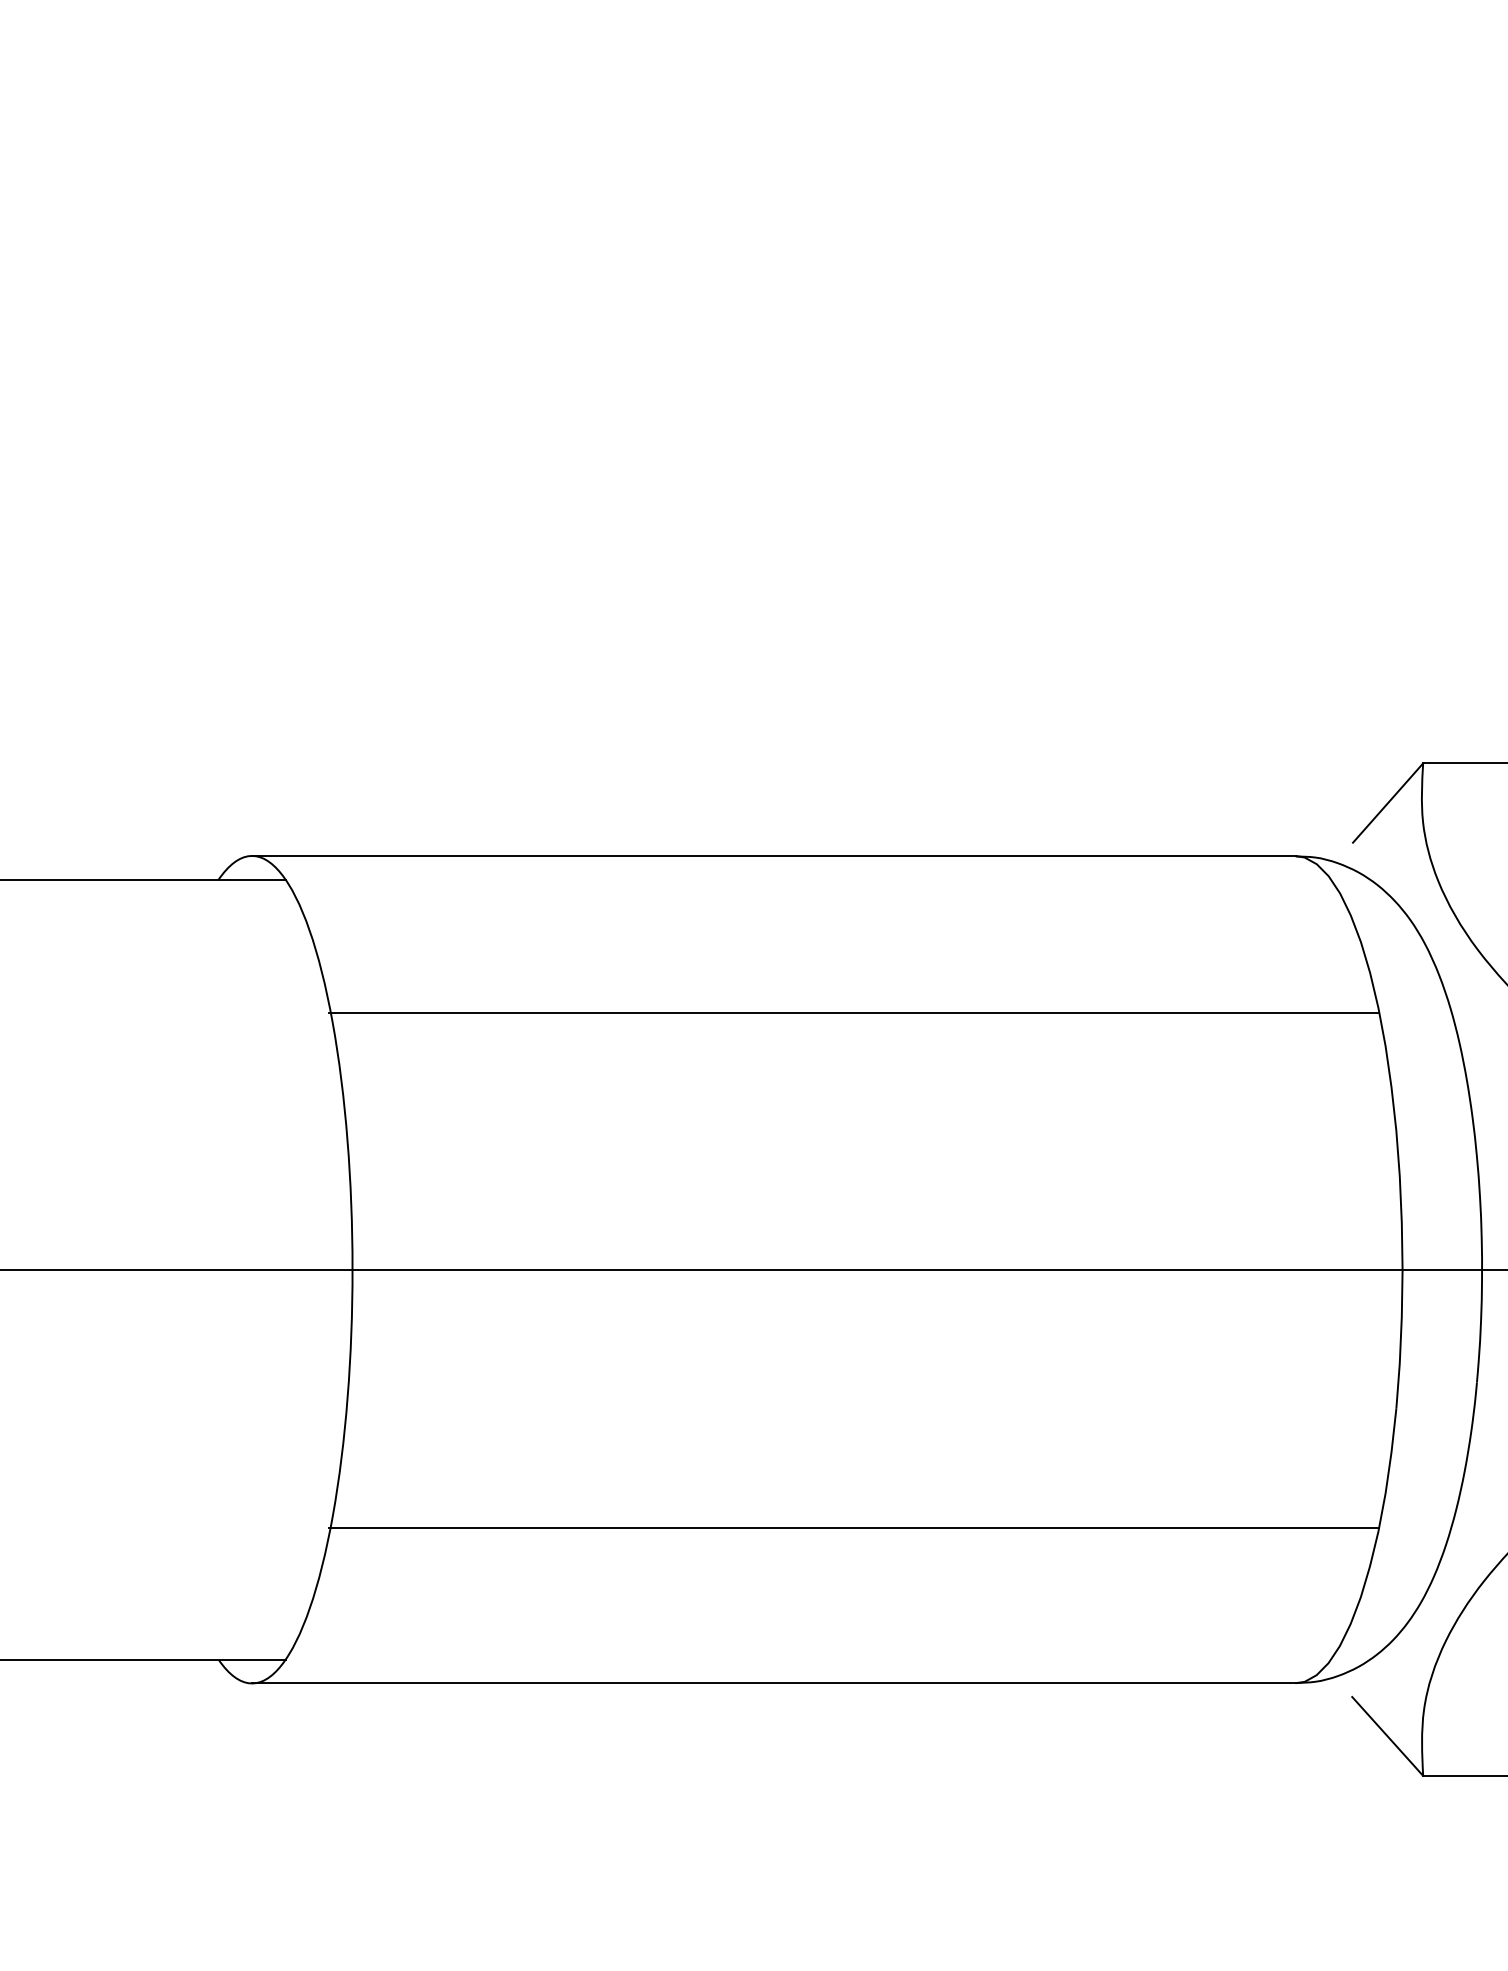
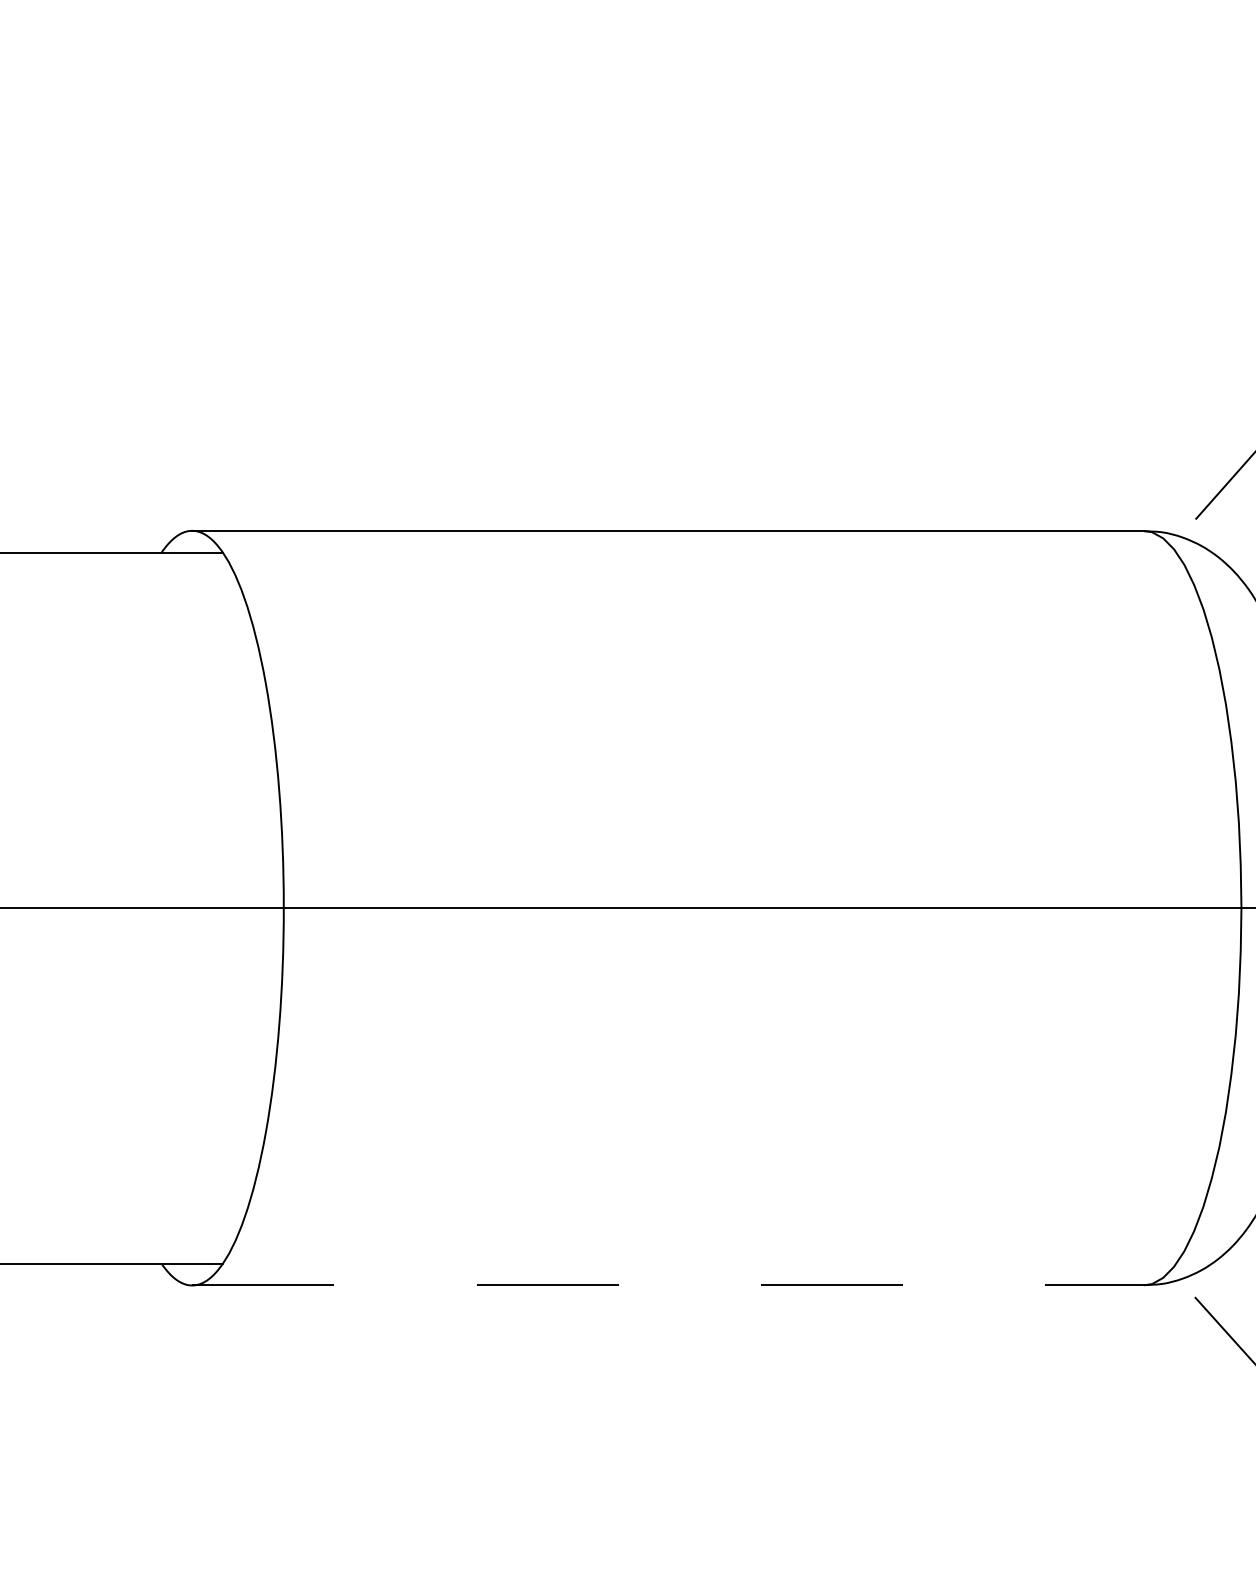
line: (853, 1012) -> (740, 673), removed
line: (853, 1527) -> (740, 1143), removed
line: (773, 1683) -> (667, 1285), solid -> dashed

